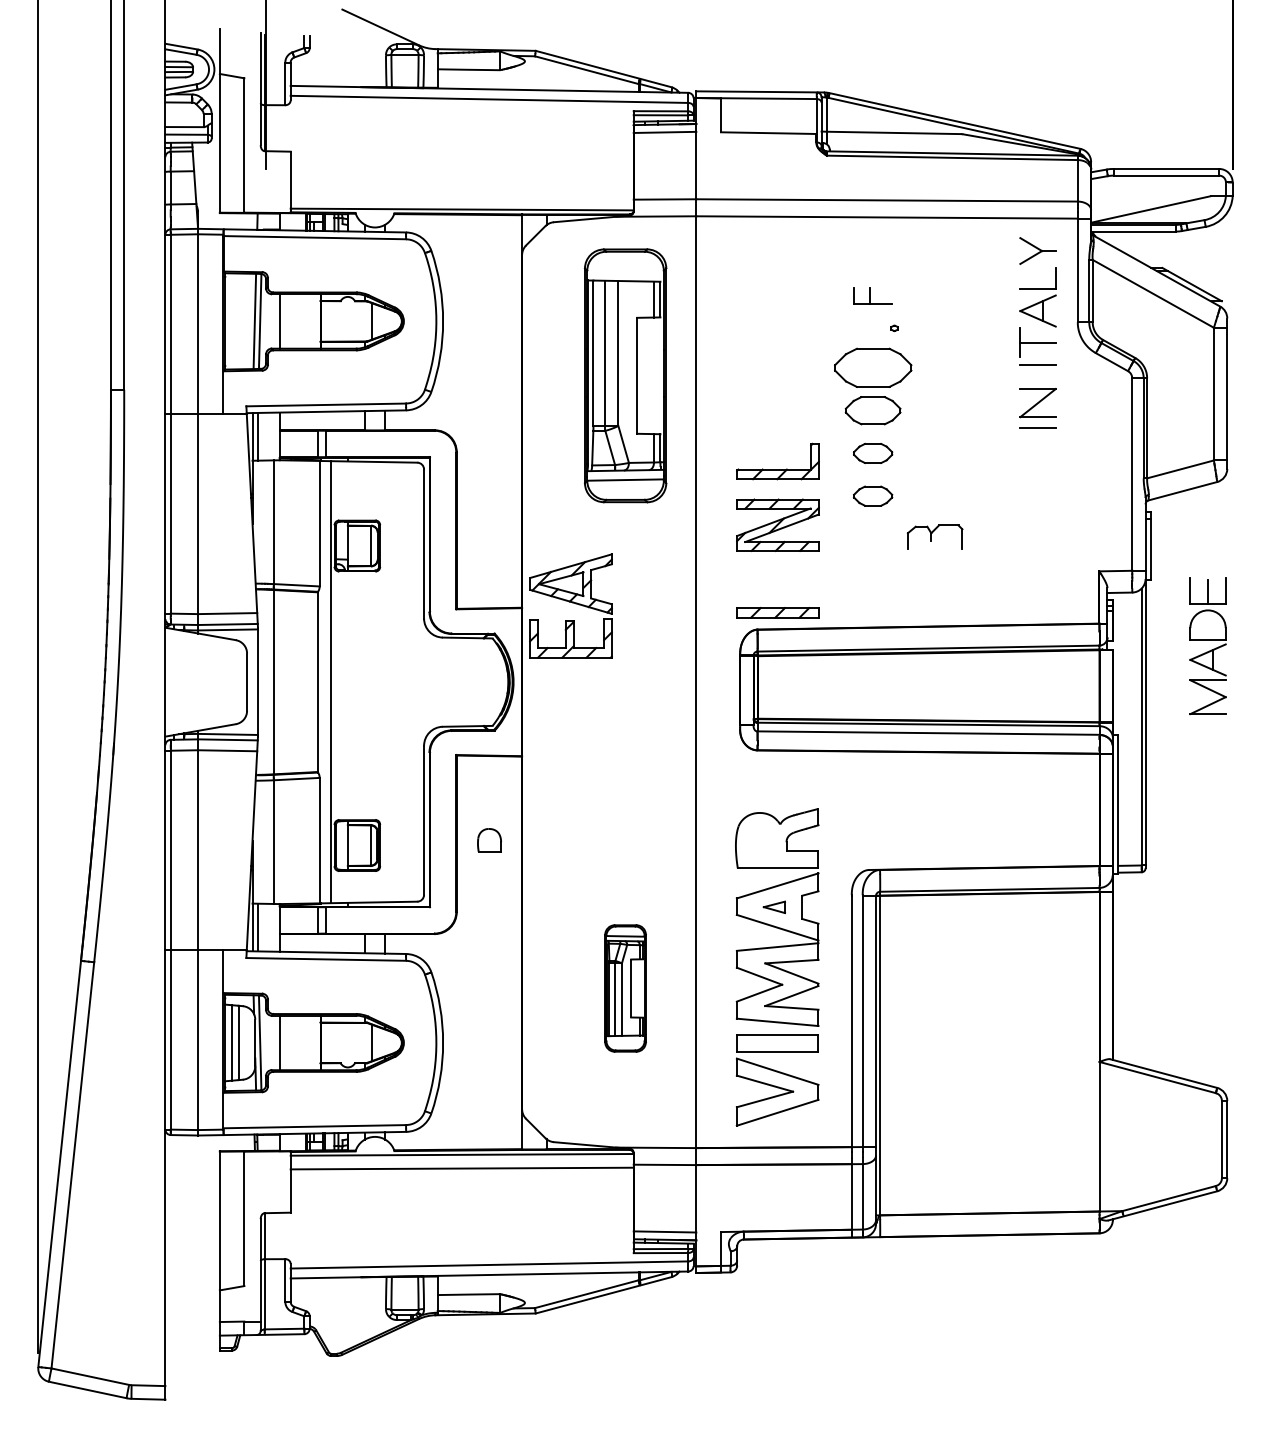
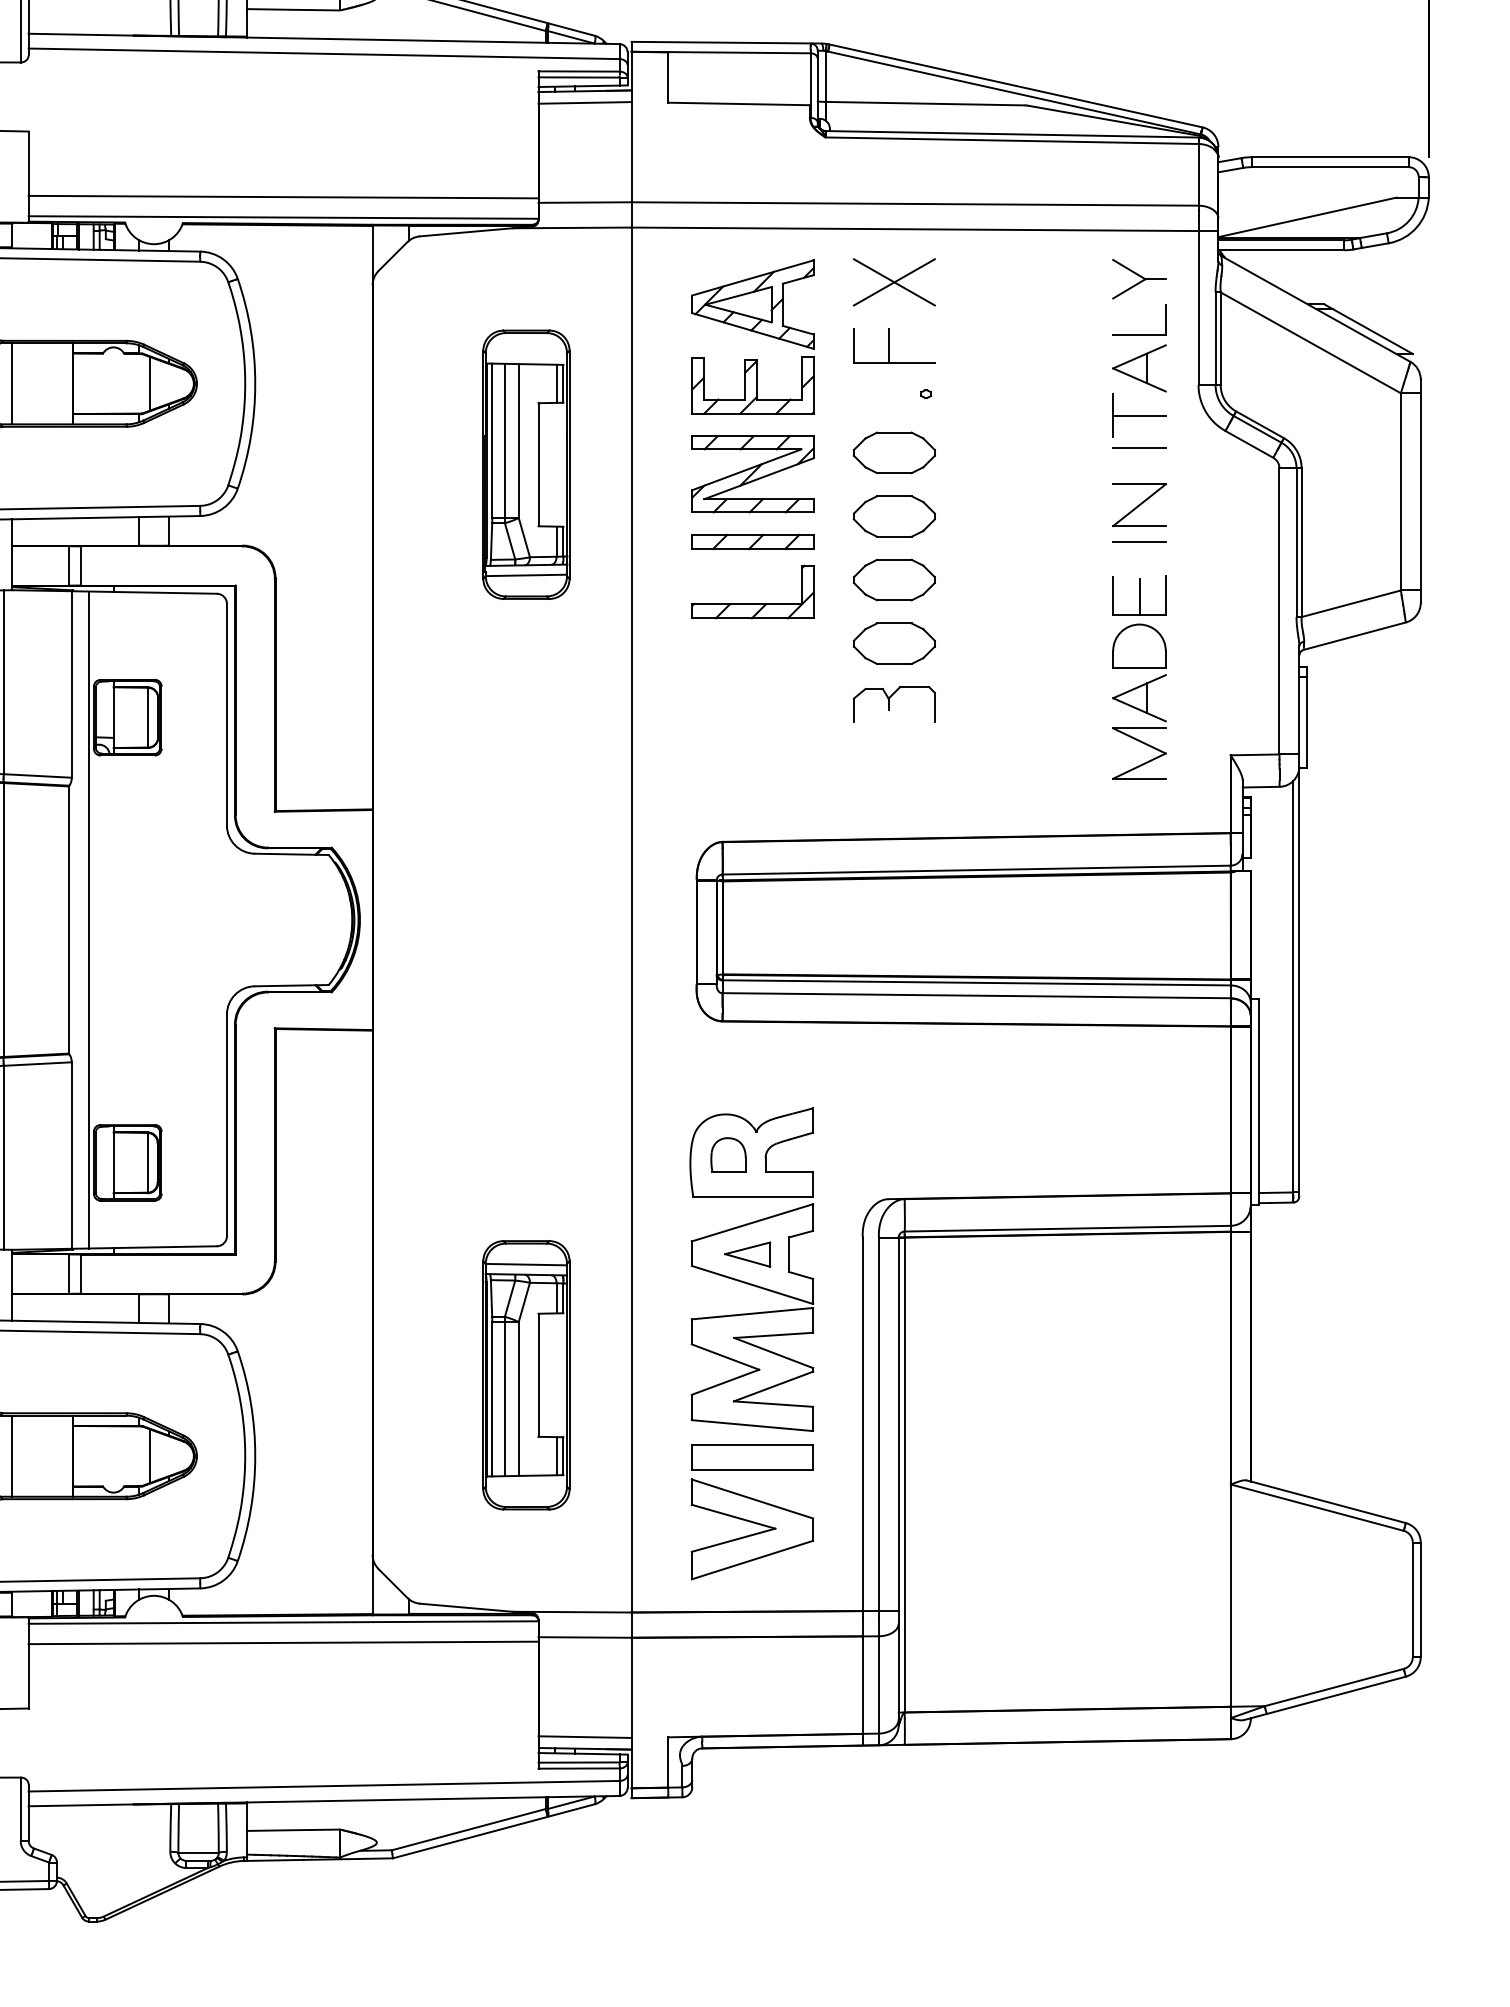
line: (461, 195) -> (282, 196), added
part: (872, 252) -> (893, 281), added
part: (872, 295) -> (893, 345), size x1.43
part: (872, 367) -> (893, 452), size x0.71
part: (625, 375) -> (526, 464), size x0.71
part: (872, 453) -> (893, 580), size x1.43
part: (872, 495) -> (893, 642), size x1.43
part: (777, 524) -> (752, 473), moved
part: (934, 536) -> (893, 703), moved
part: (570, 605) -> (752, 336), moved
part: (777, 612) -> (752, 541), moved
part: (1207, 646) -> (1138, 678), moved
part: (489, 840) -> (728, 1155), moved
part: (774, 907) -> (747, 1254), size x1.43
part: (625, 988) -> (526, 1375), size x1.43

